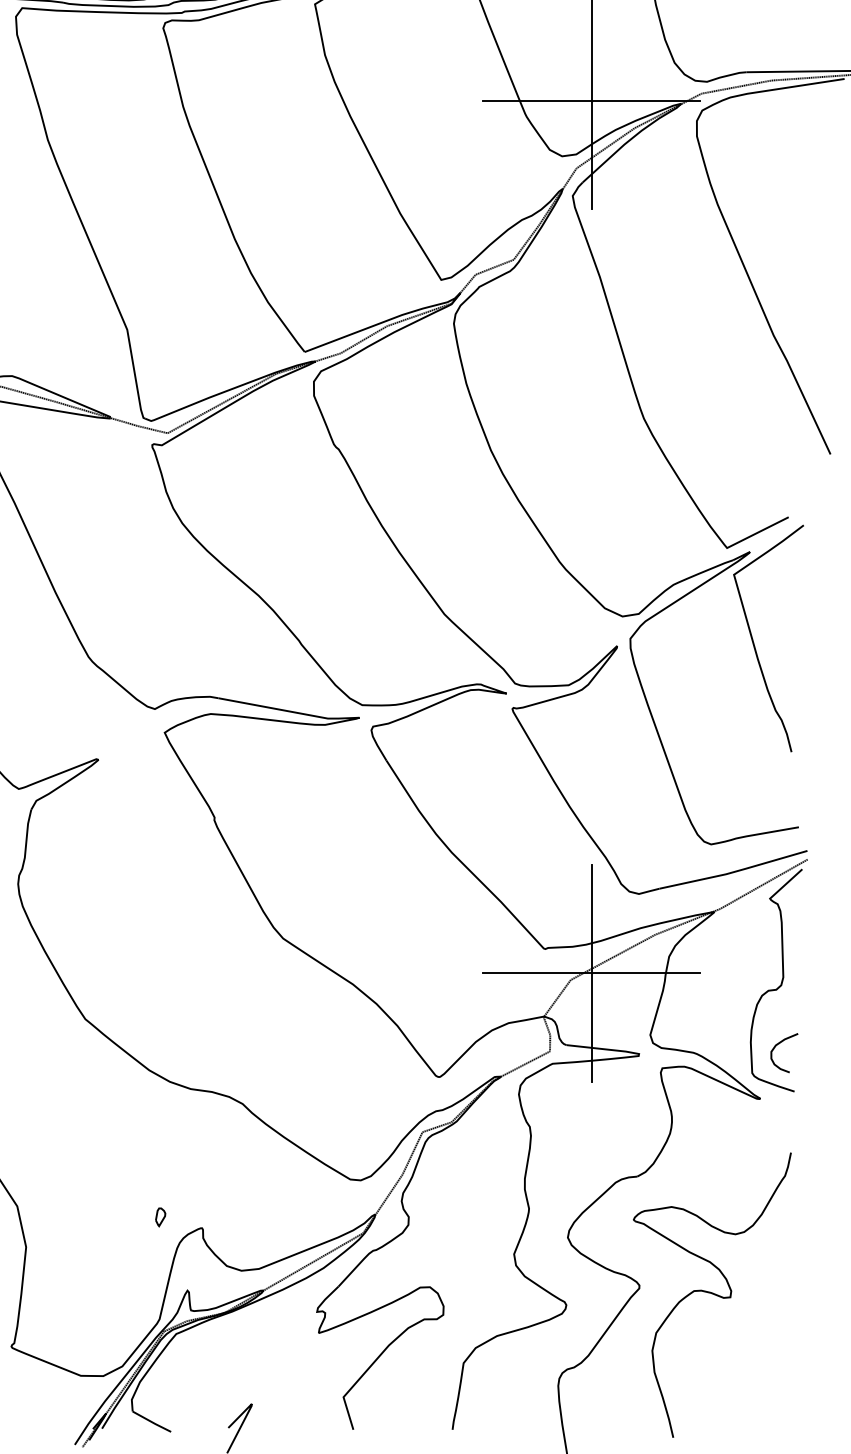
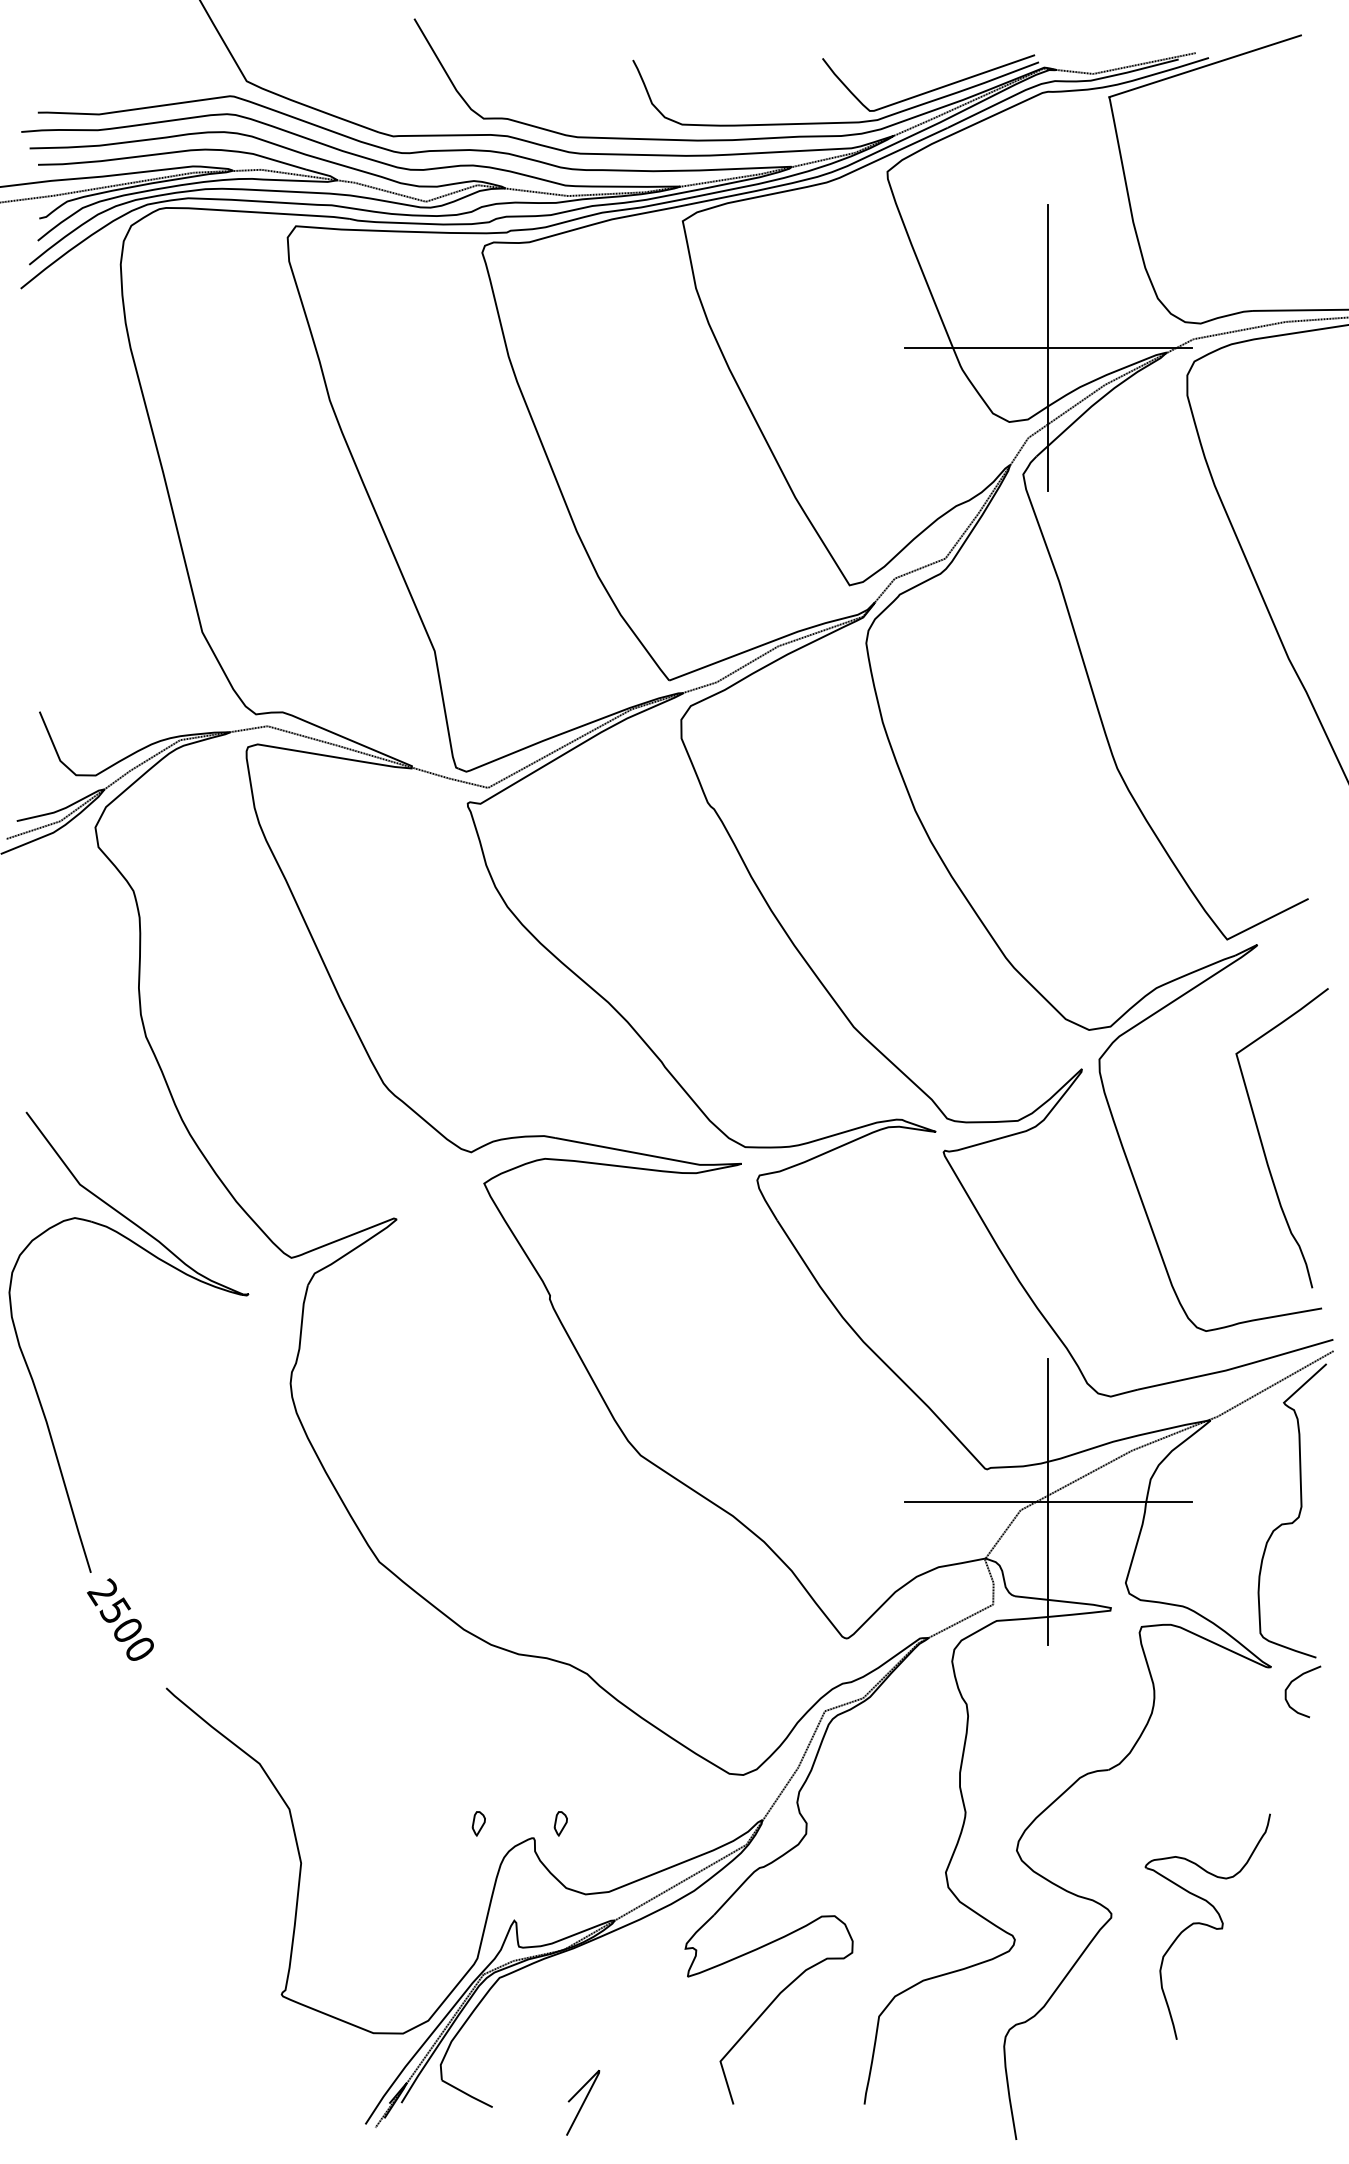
curve: (753, 641) -> (1262, 1141), moved
curve: (778, 1044) -> (1295, 1680), moved
part: (222, 1217) -> (560, 1823), added
part: (712, 1295) -> (1207, 1926), size x0.6

